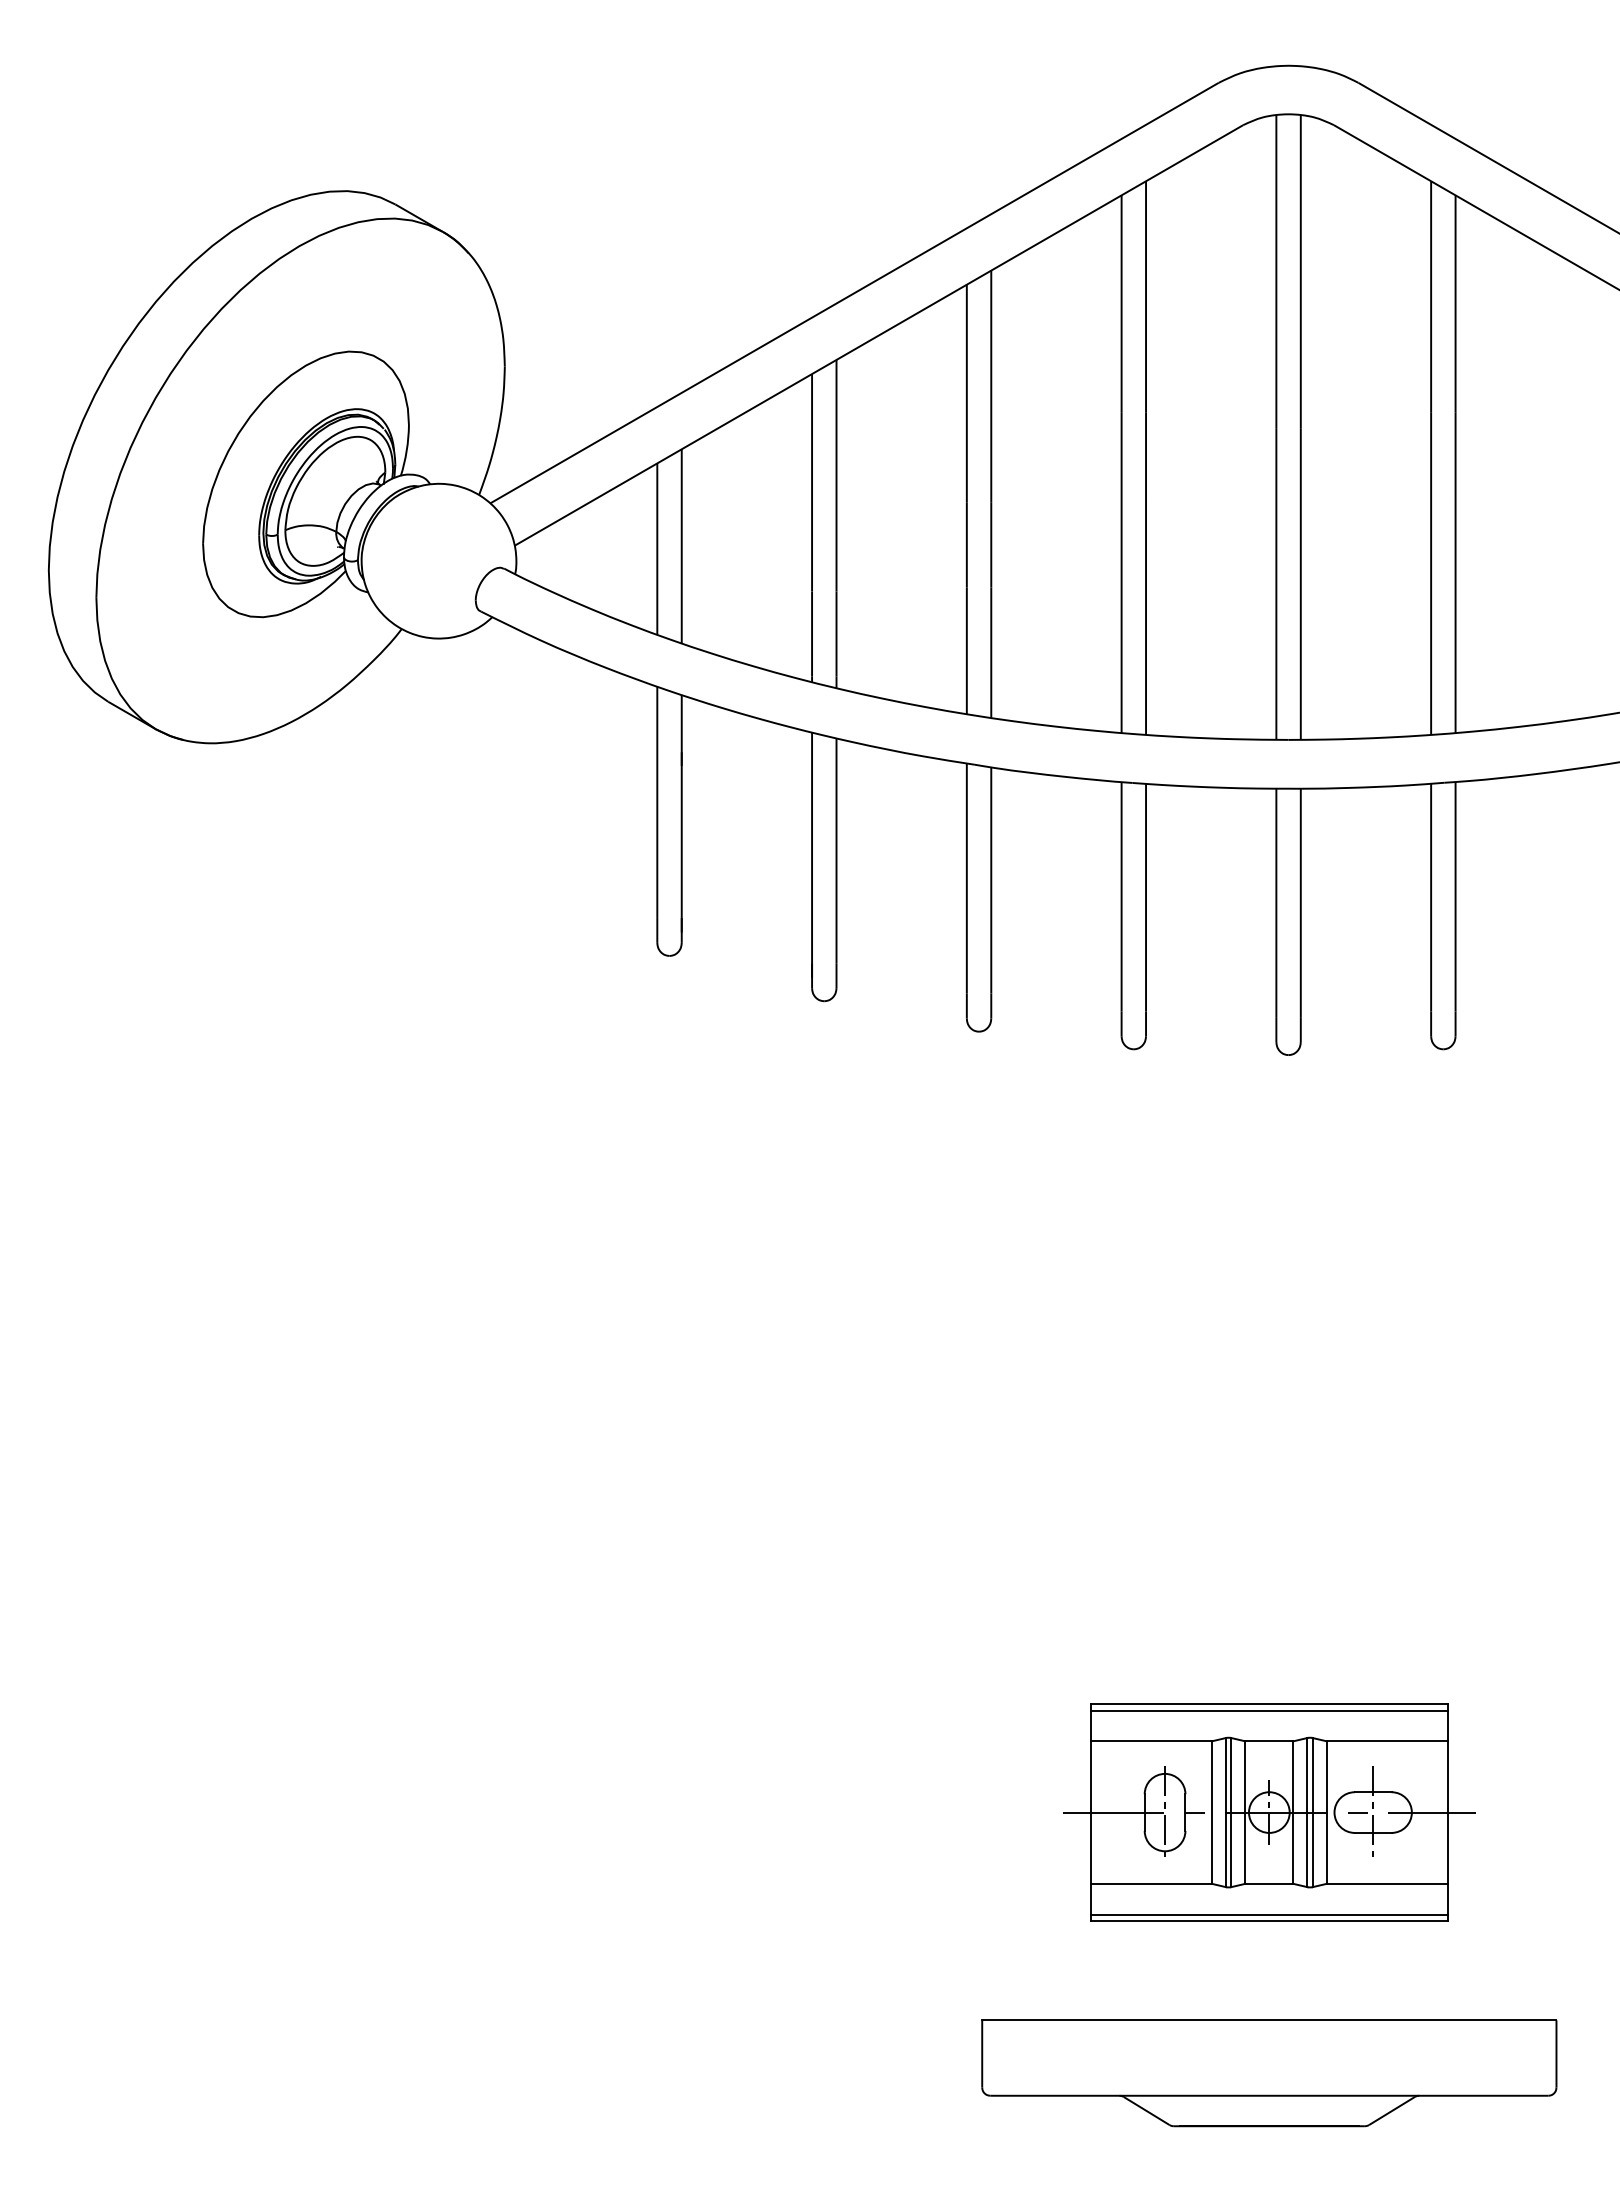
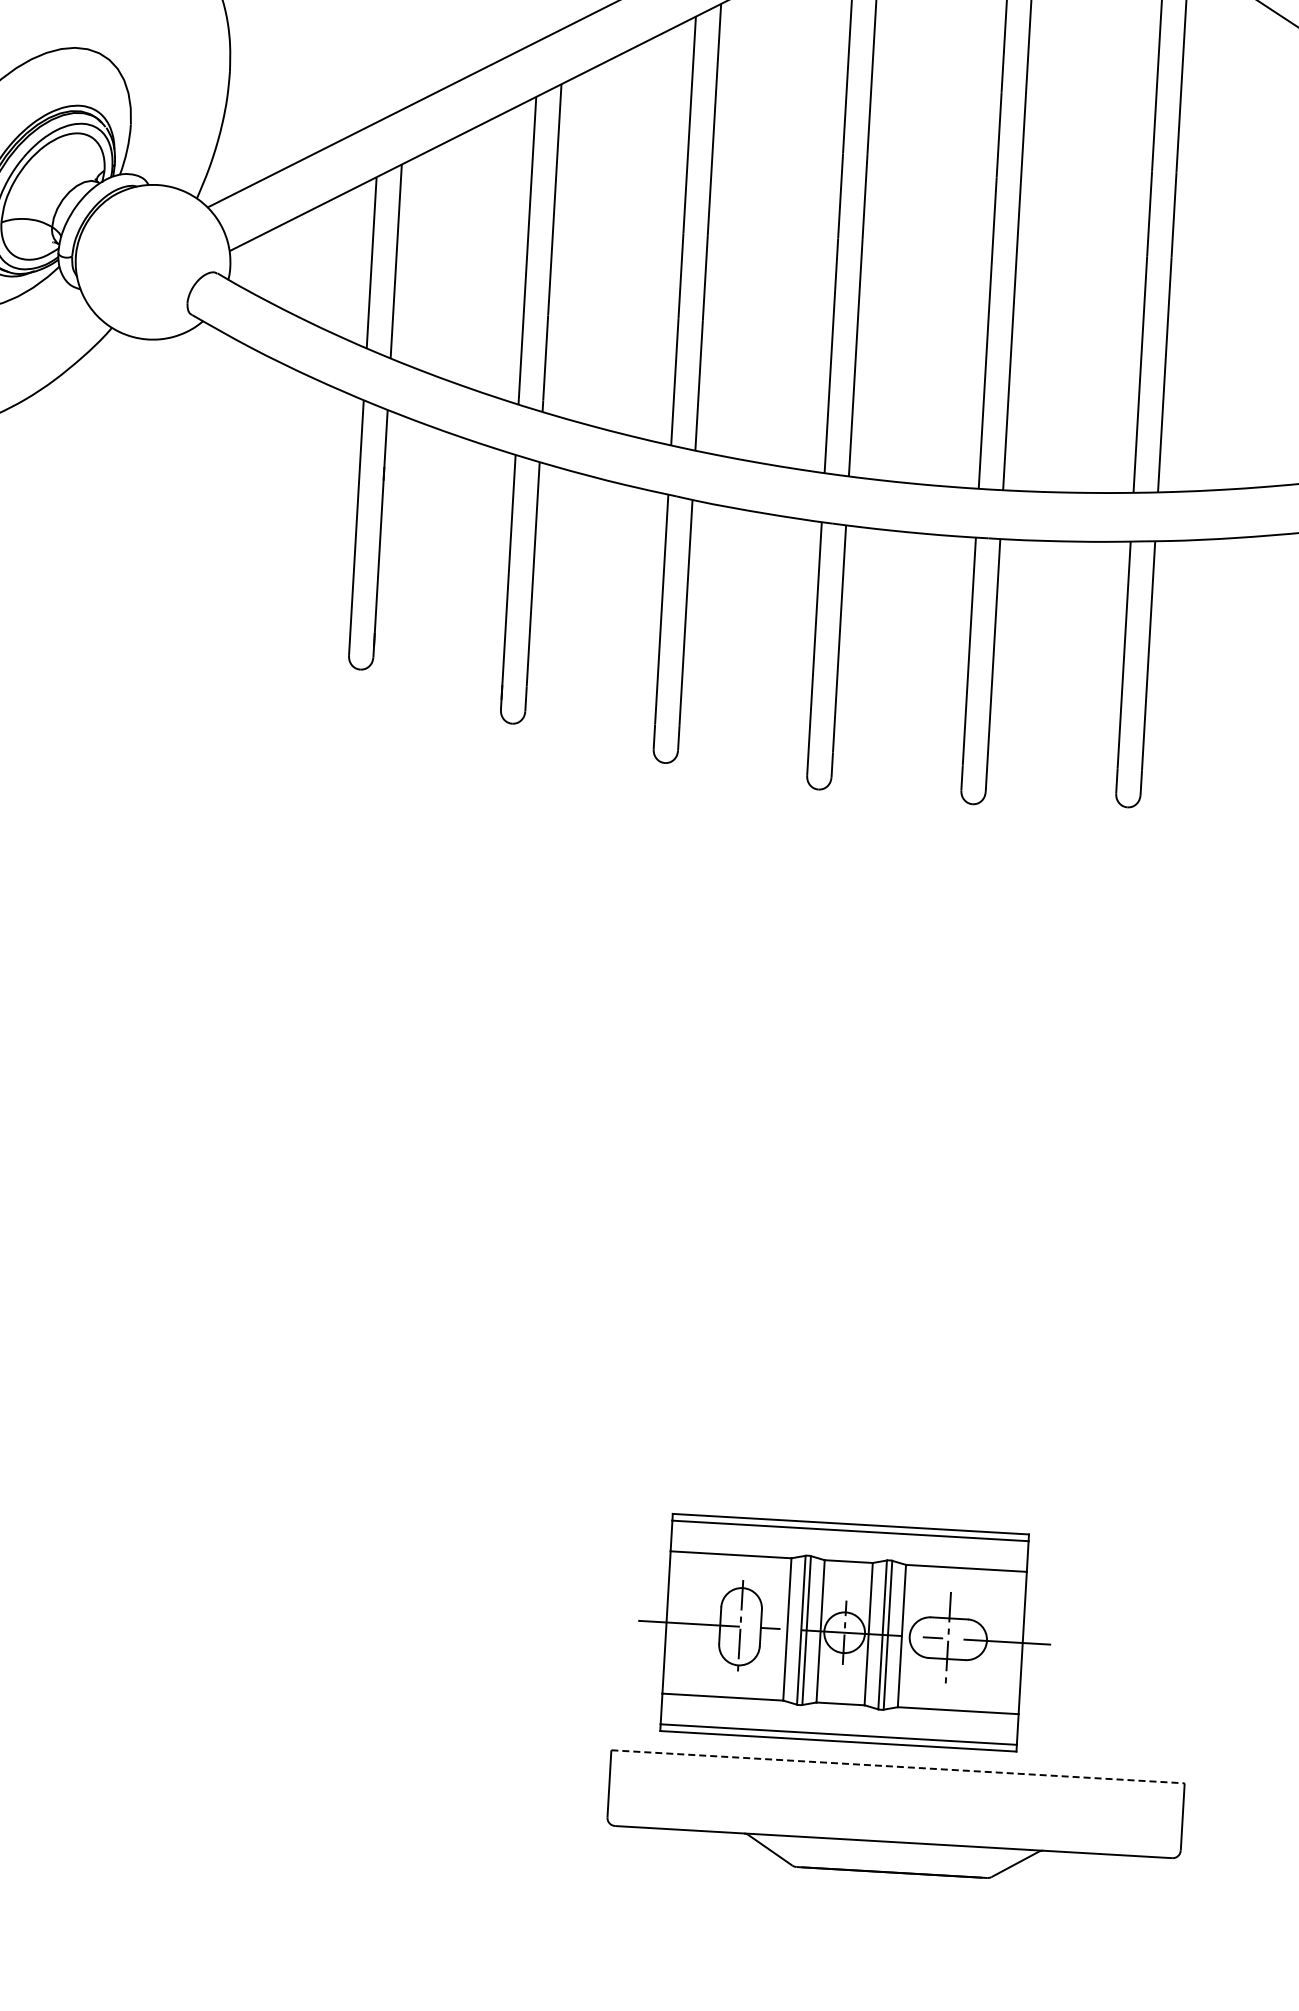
part: (1269, 1812) -> (844, 1632), moved
line: (1269, 2020) -> (898, 1766), solid -> dashed

